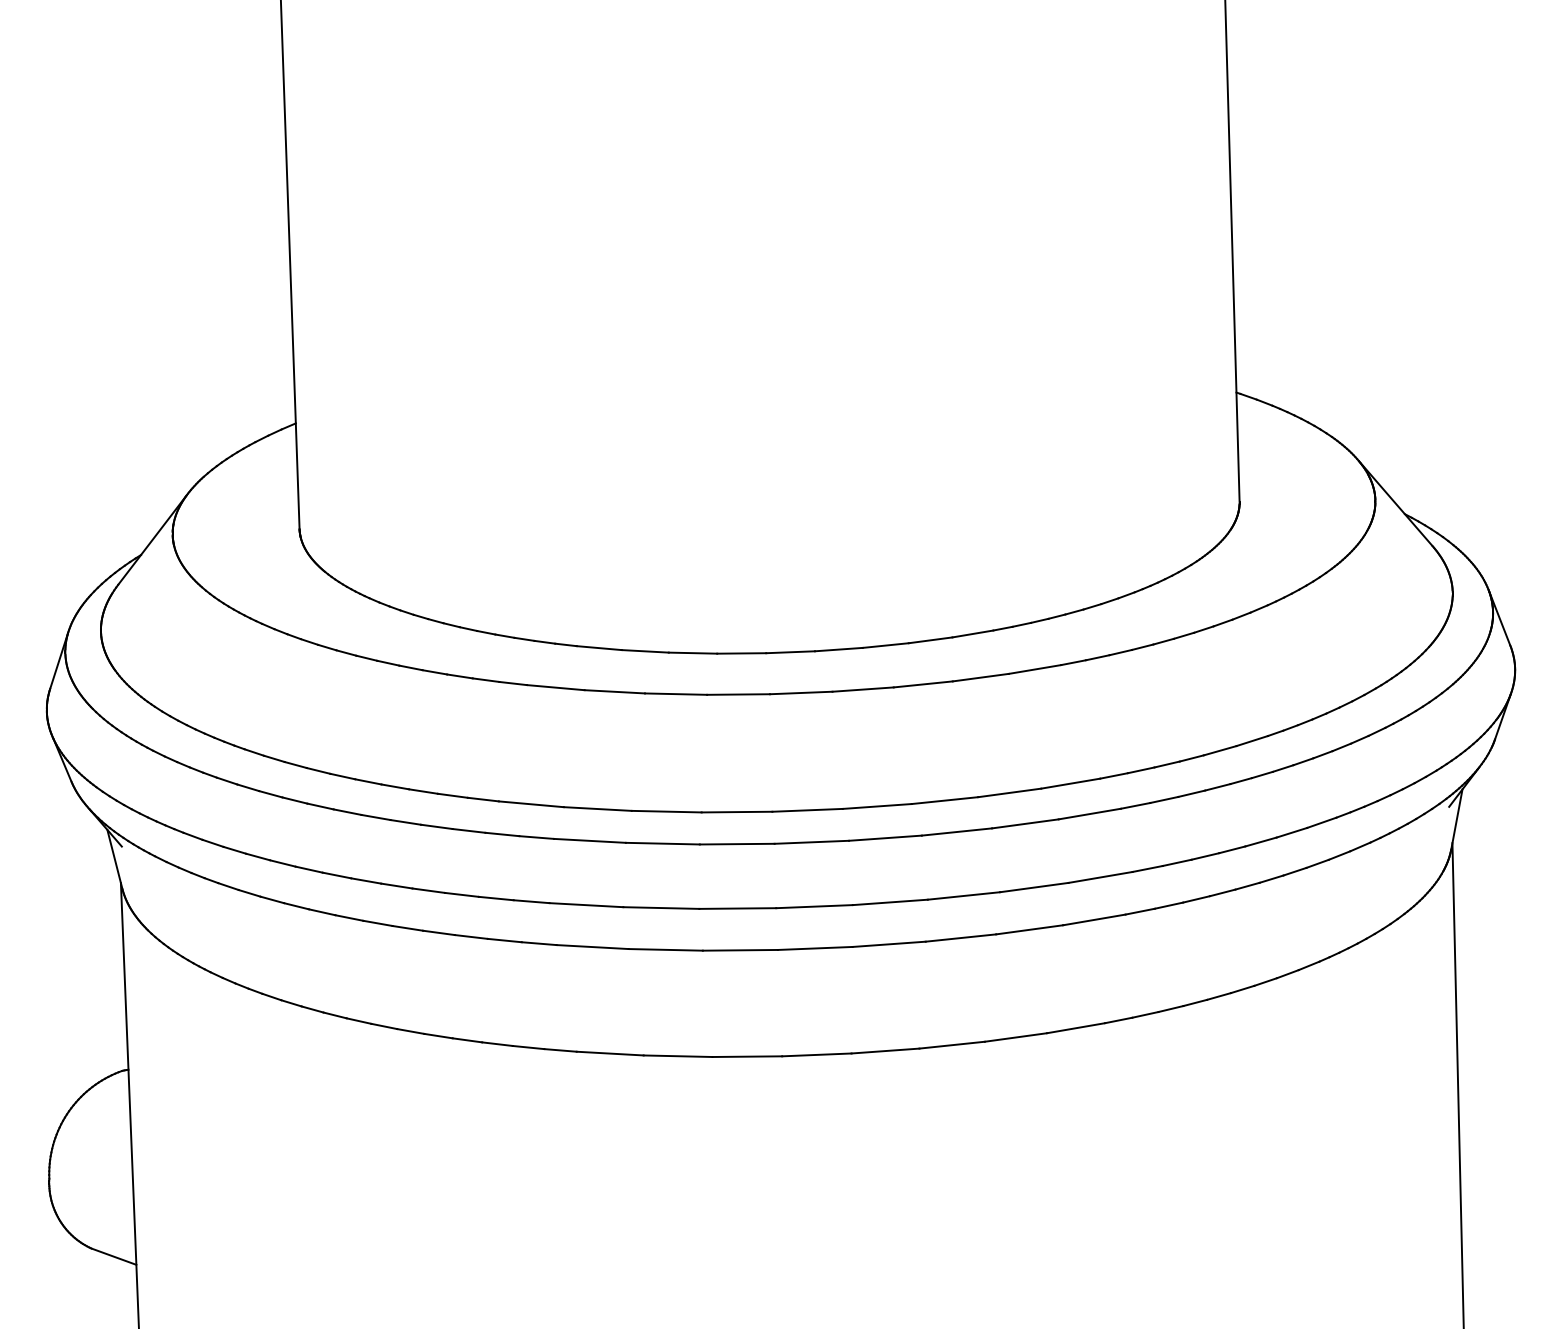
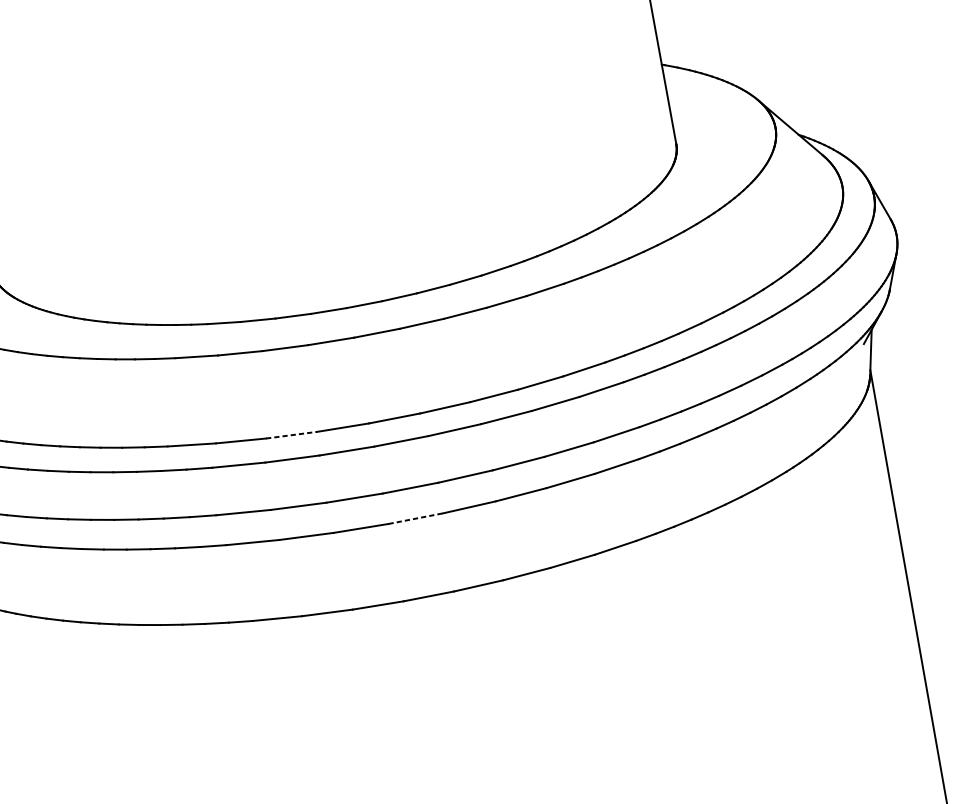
line: (666, 811) -> (291, 435), solid -> dashed
line: (815, 948) -> (415, 518), solid -> dashed

